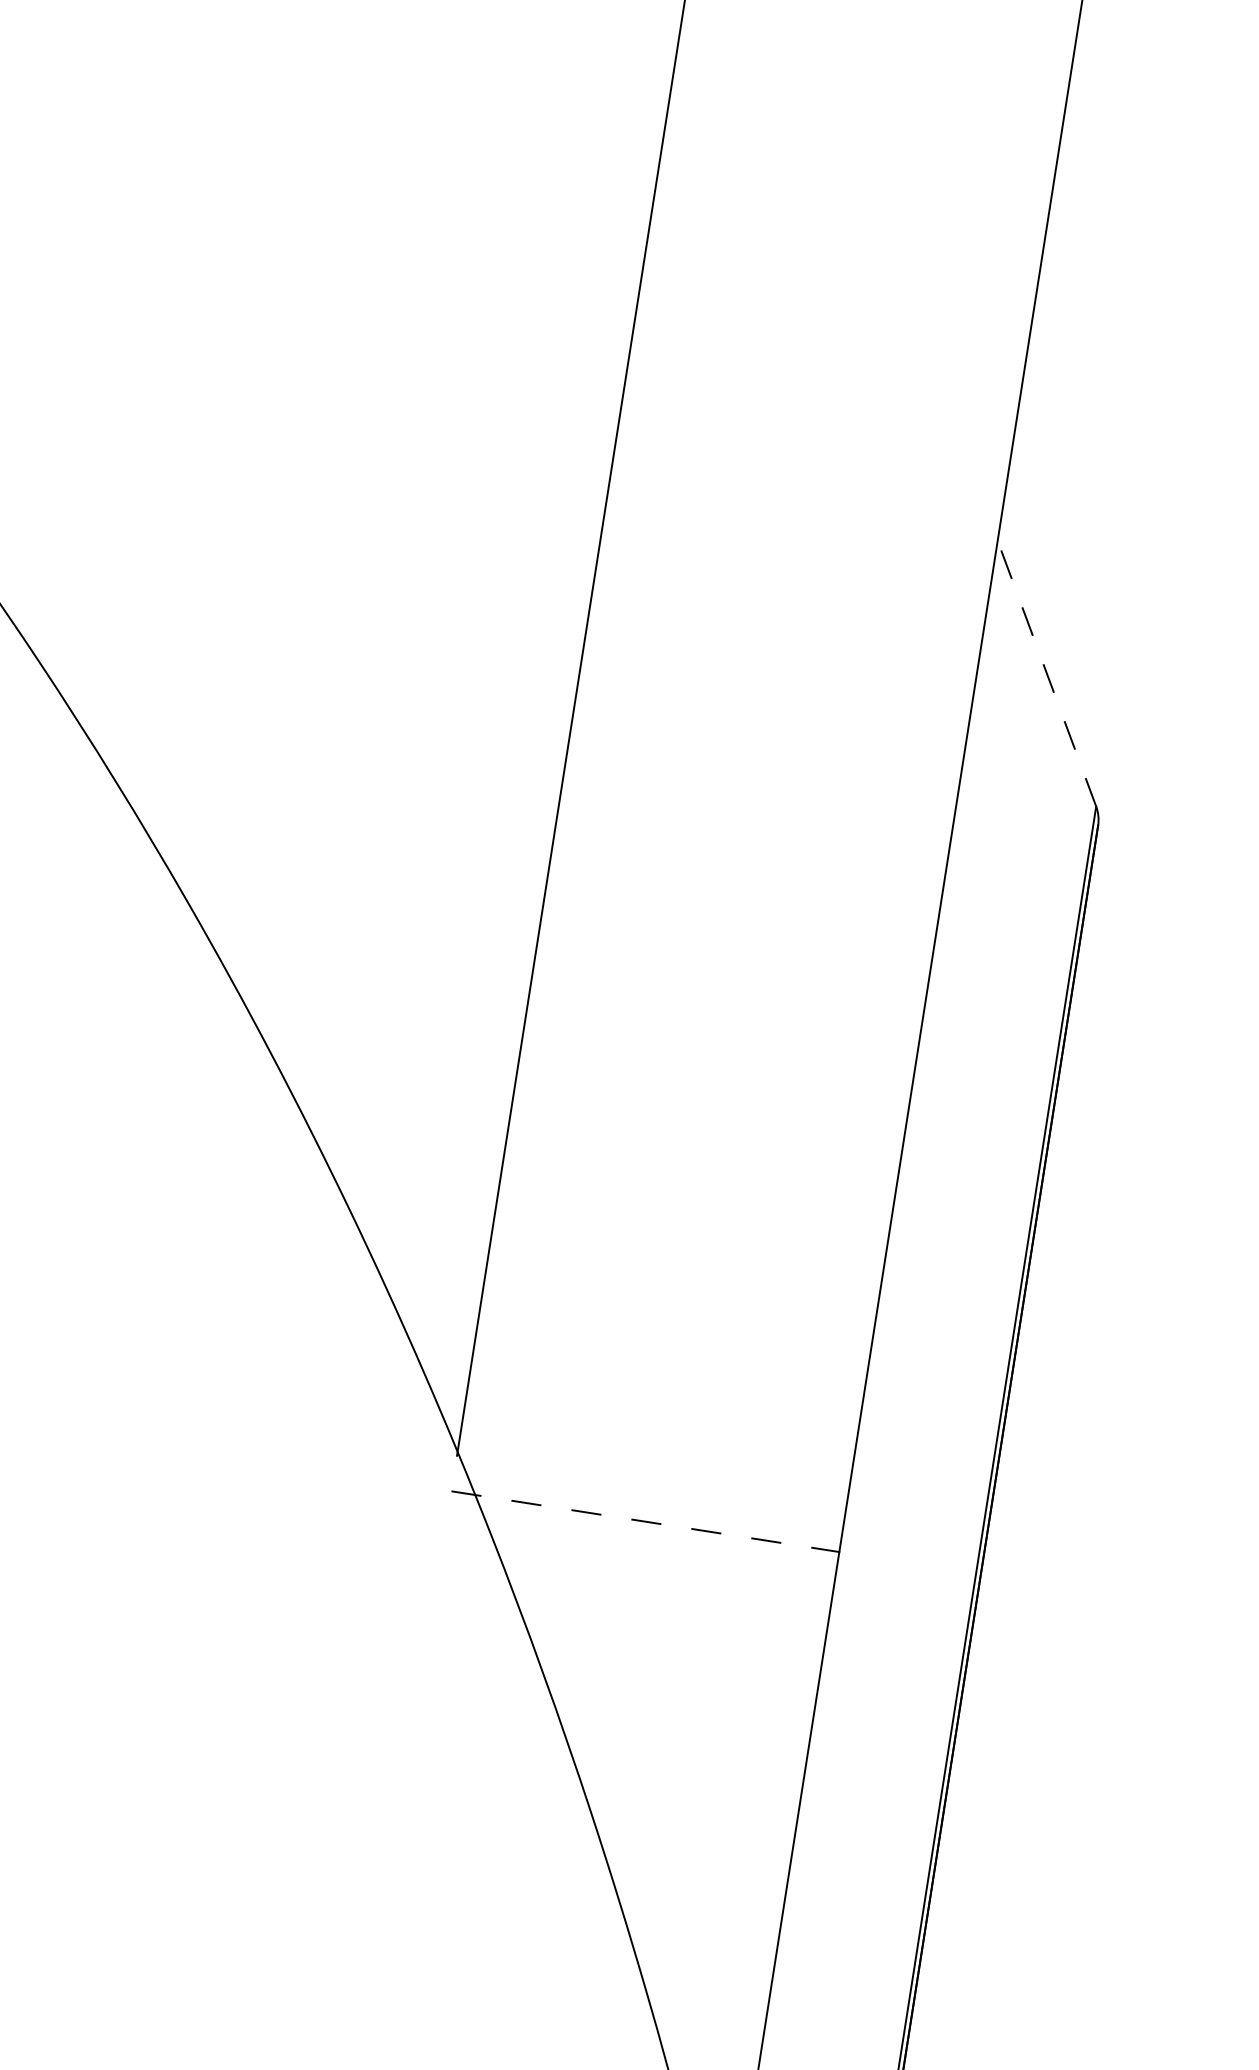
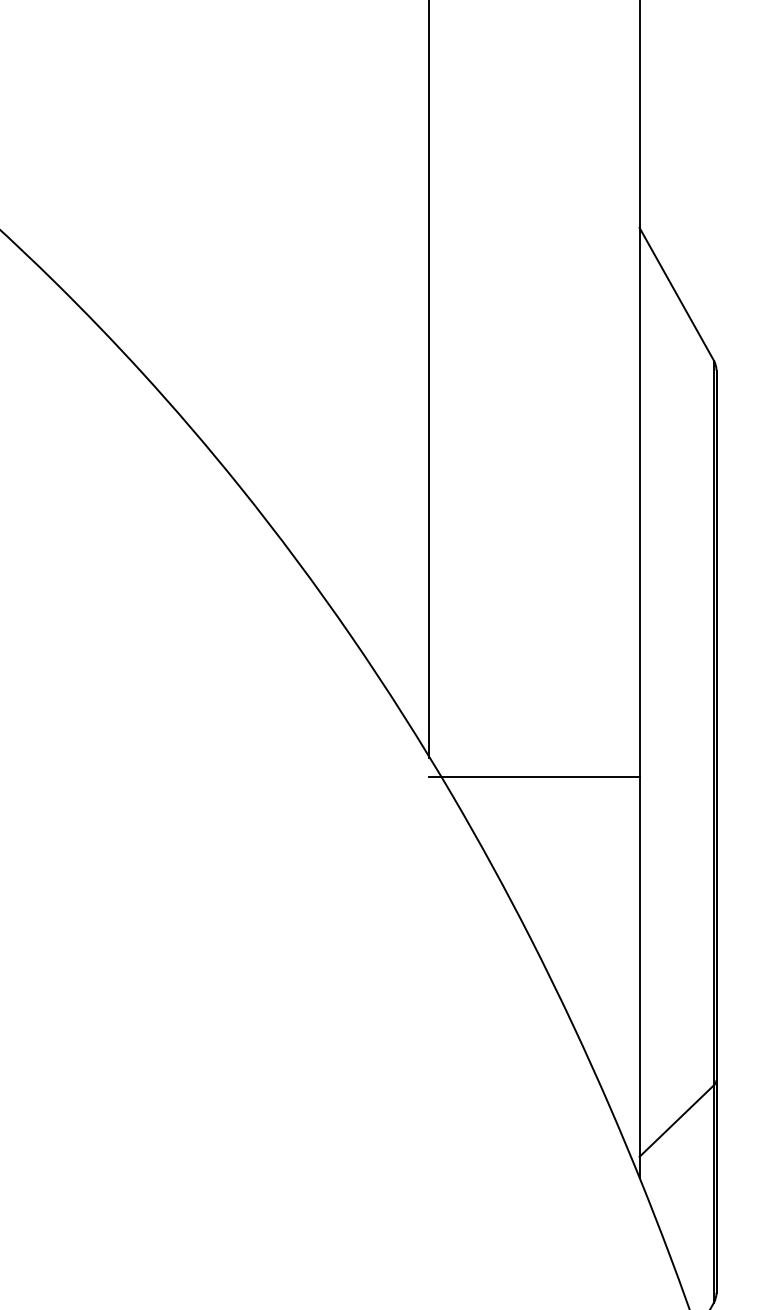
line: (1046, 672) -> (676, 293), dashed -> solid
line: (645, 1522) -> (534, 777), dashed -> solid

